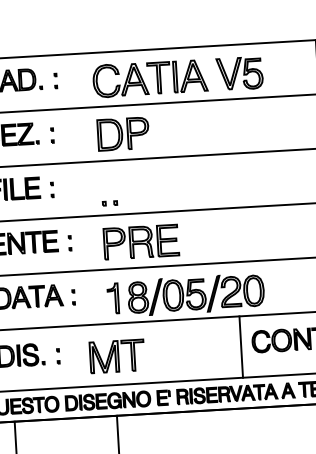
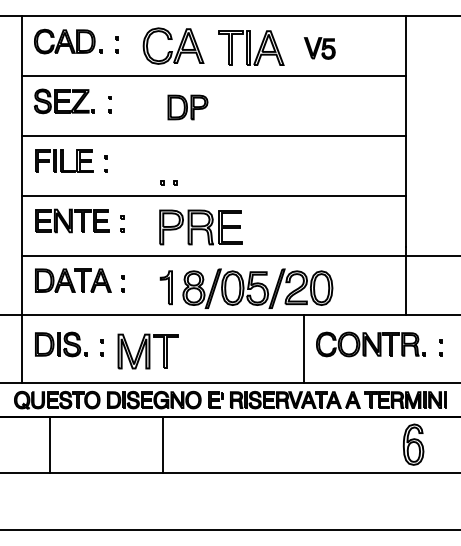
part: (239, 73) -> (319, 48), size x0.6
part: (120, 79) -> (173, 45), moved
part: (122, 134) -> (187, 107), size x0.7
part: (116, 356) -> (147, 351), moved

